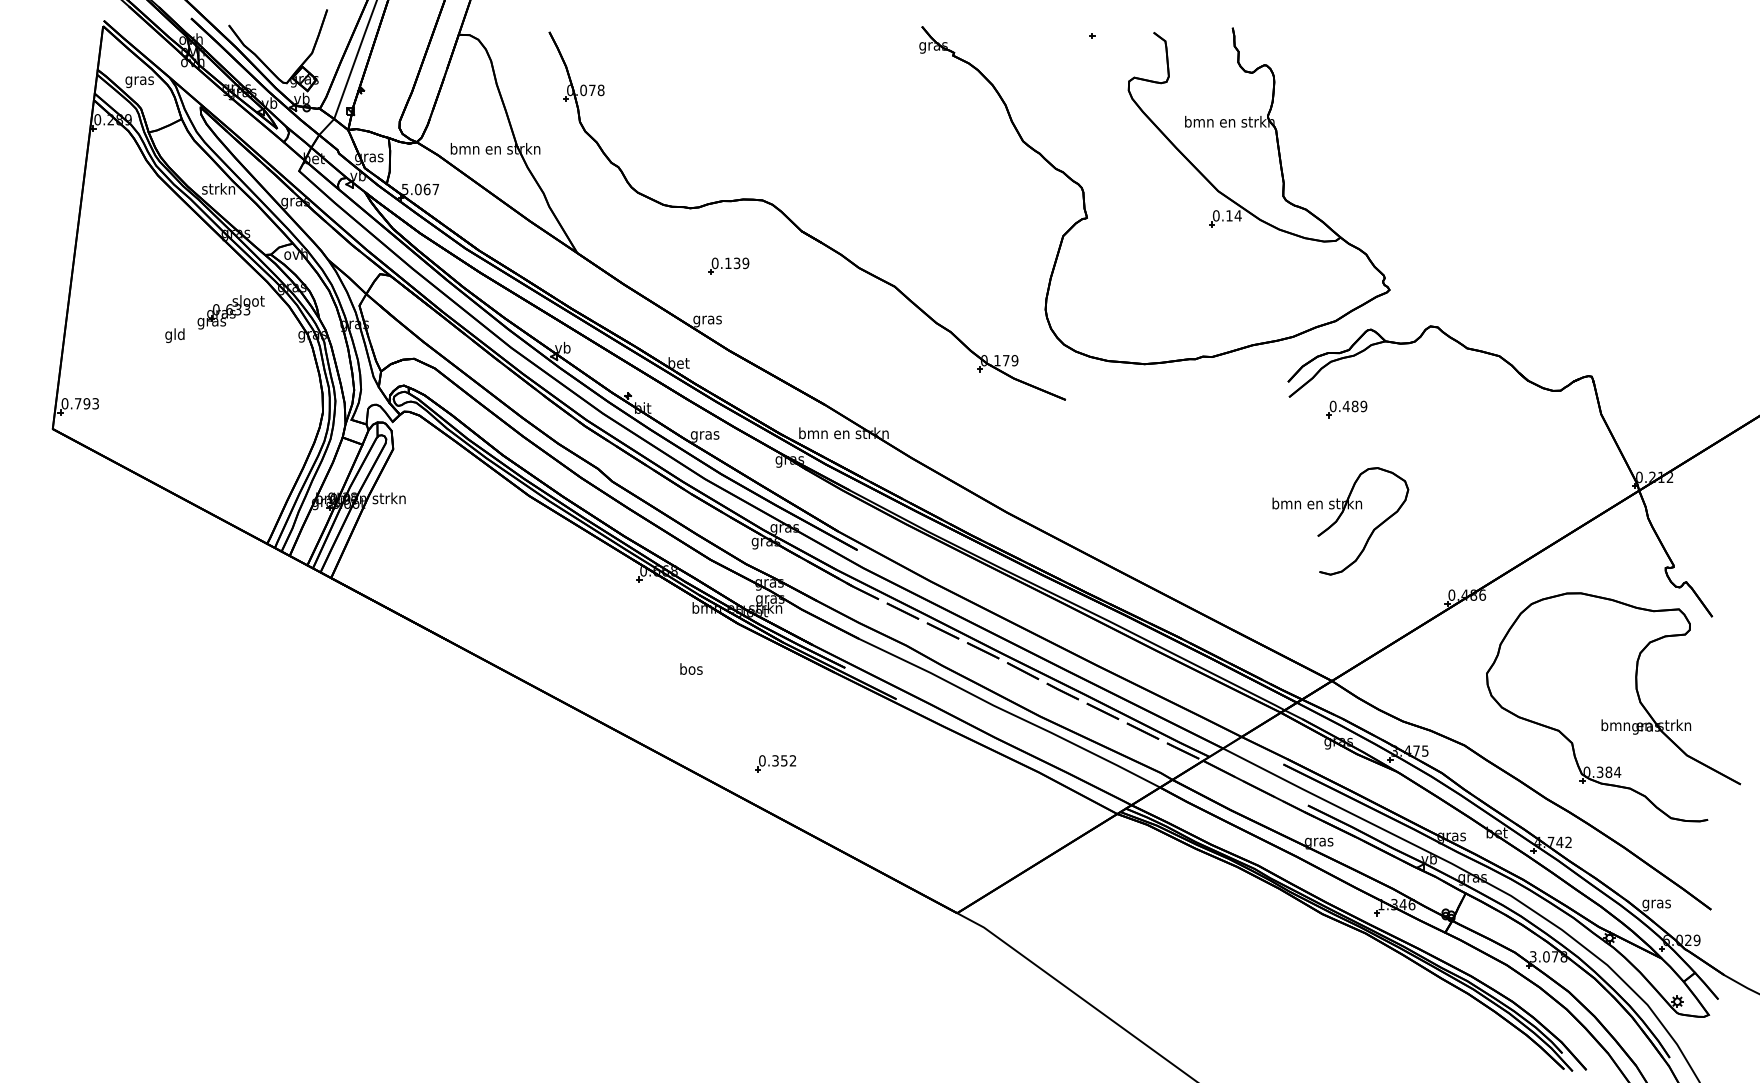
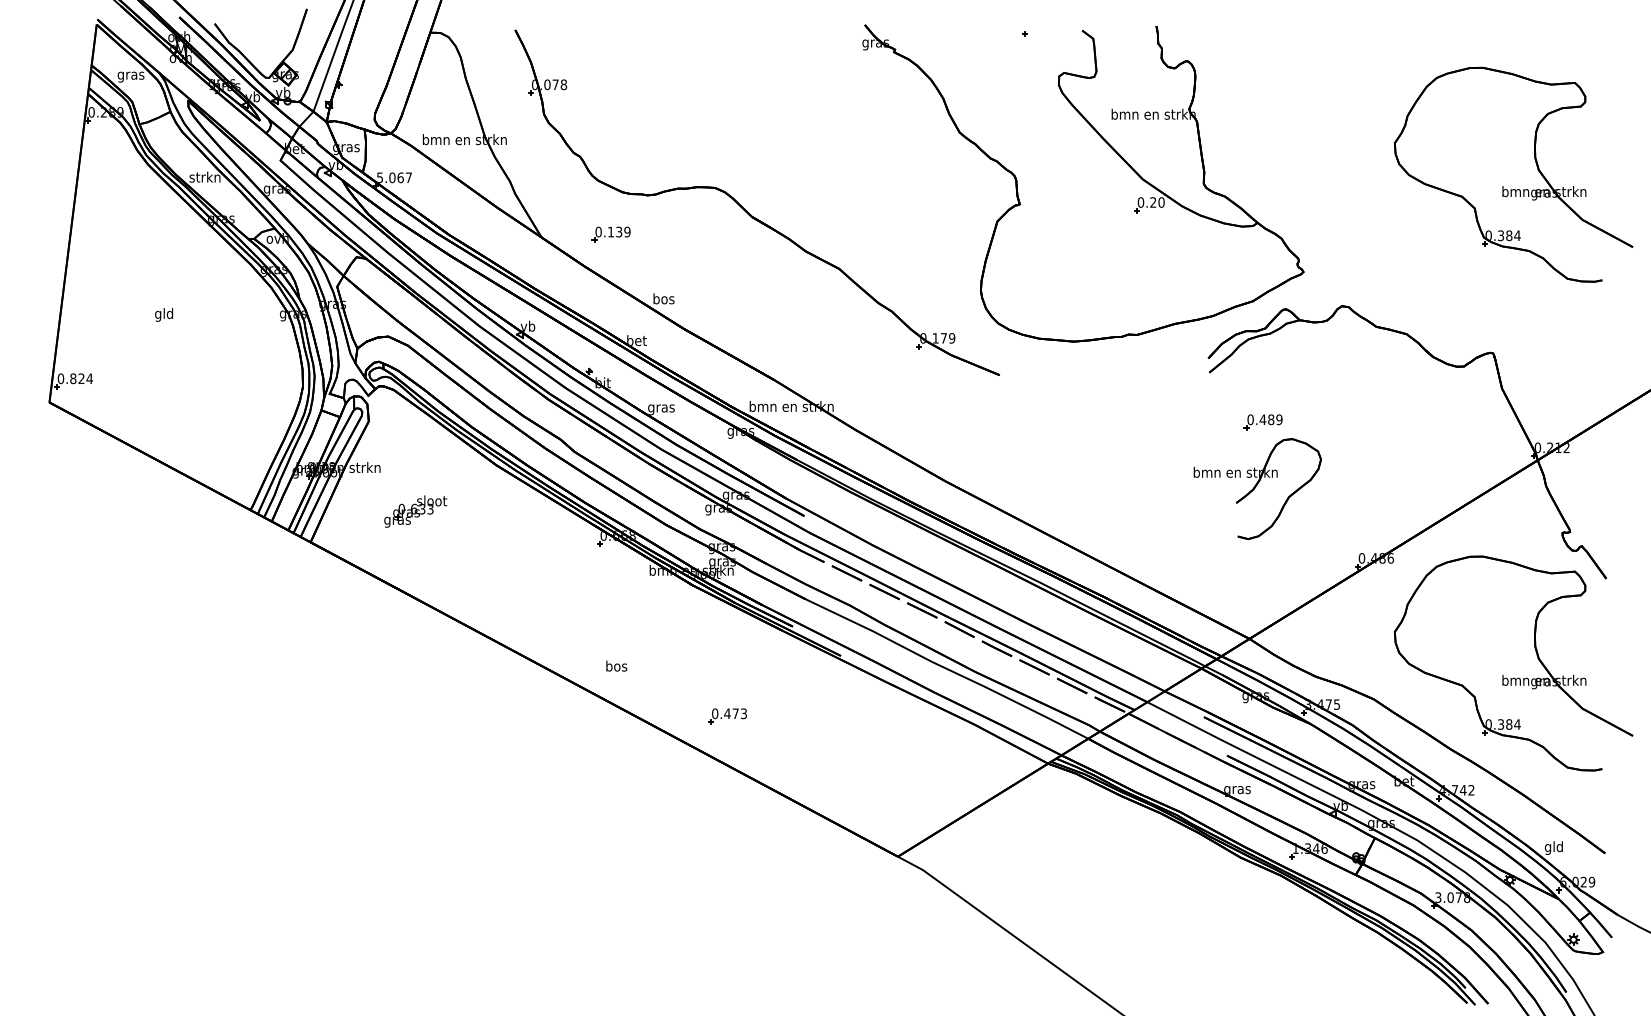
part: (1613, 201) -> (1513, 189), added
text: (1233, 215) -> (1157, 202), 0.14 -> 0.20
part: (728, 265) -> (611, 234), moved
part: (230, 312) -> (415, 511), moved
text: (707, 319) -> (663, 299), gras -> bos
text: (86, 403) -> (81, 378), 0.793 -> 0.824
part: (1346, 409) -> (1263, 422), moved
text: (691, 668) -> (616, 665), moved
text: (783, 760) -> (734, 713), 0.352 -> 0.473
text: (1656, 903) -> (1553, 847), gras -> gld

